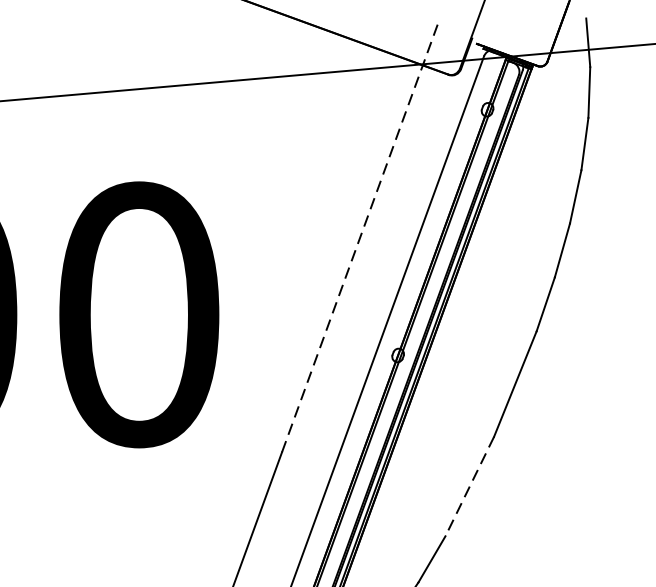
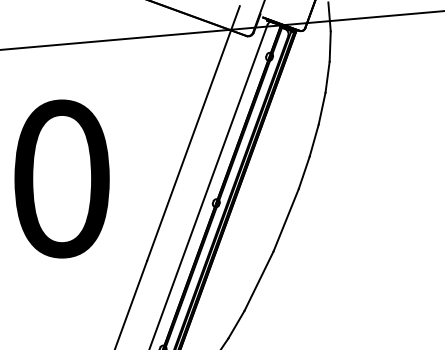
line: (359, 238) -> (193, 133), dashed -> solid
line: (468, 486) -> (258, 281), dashed -> solid

